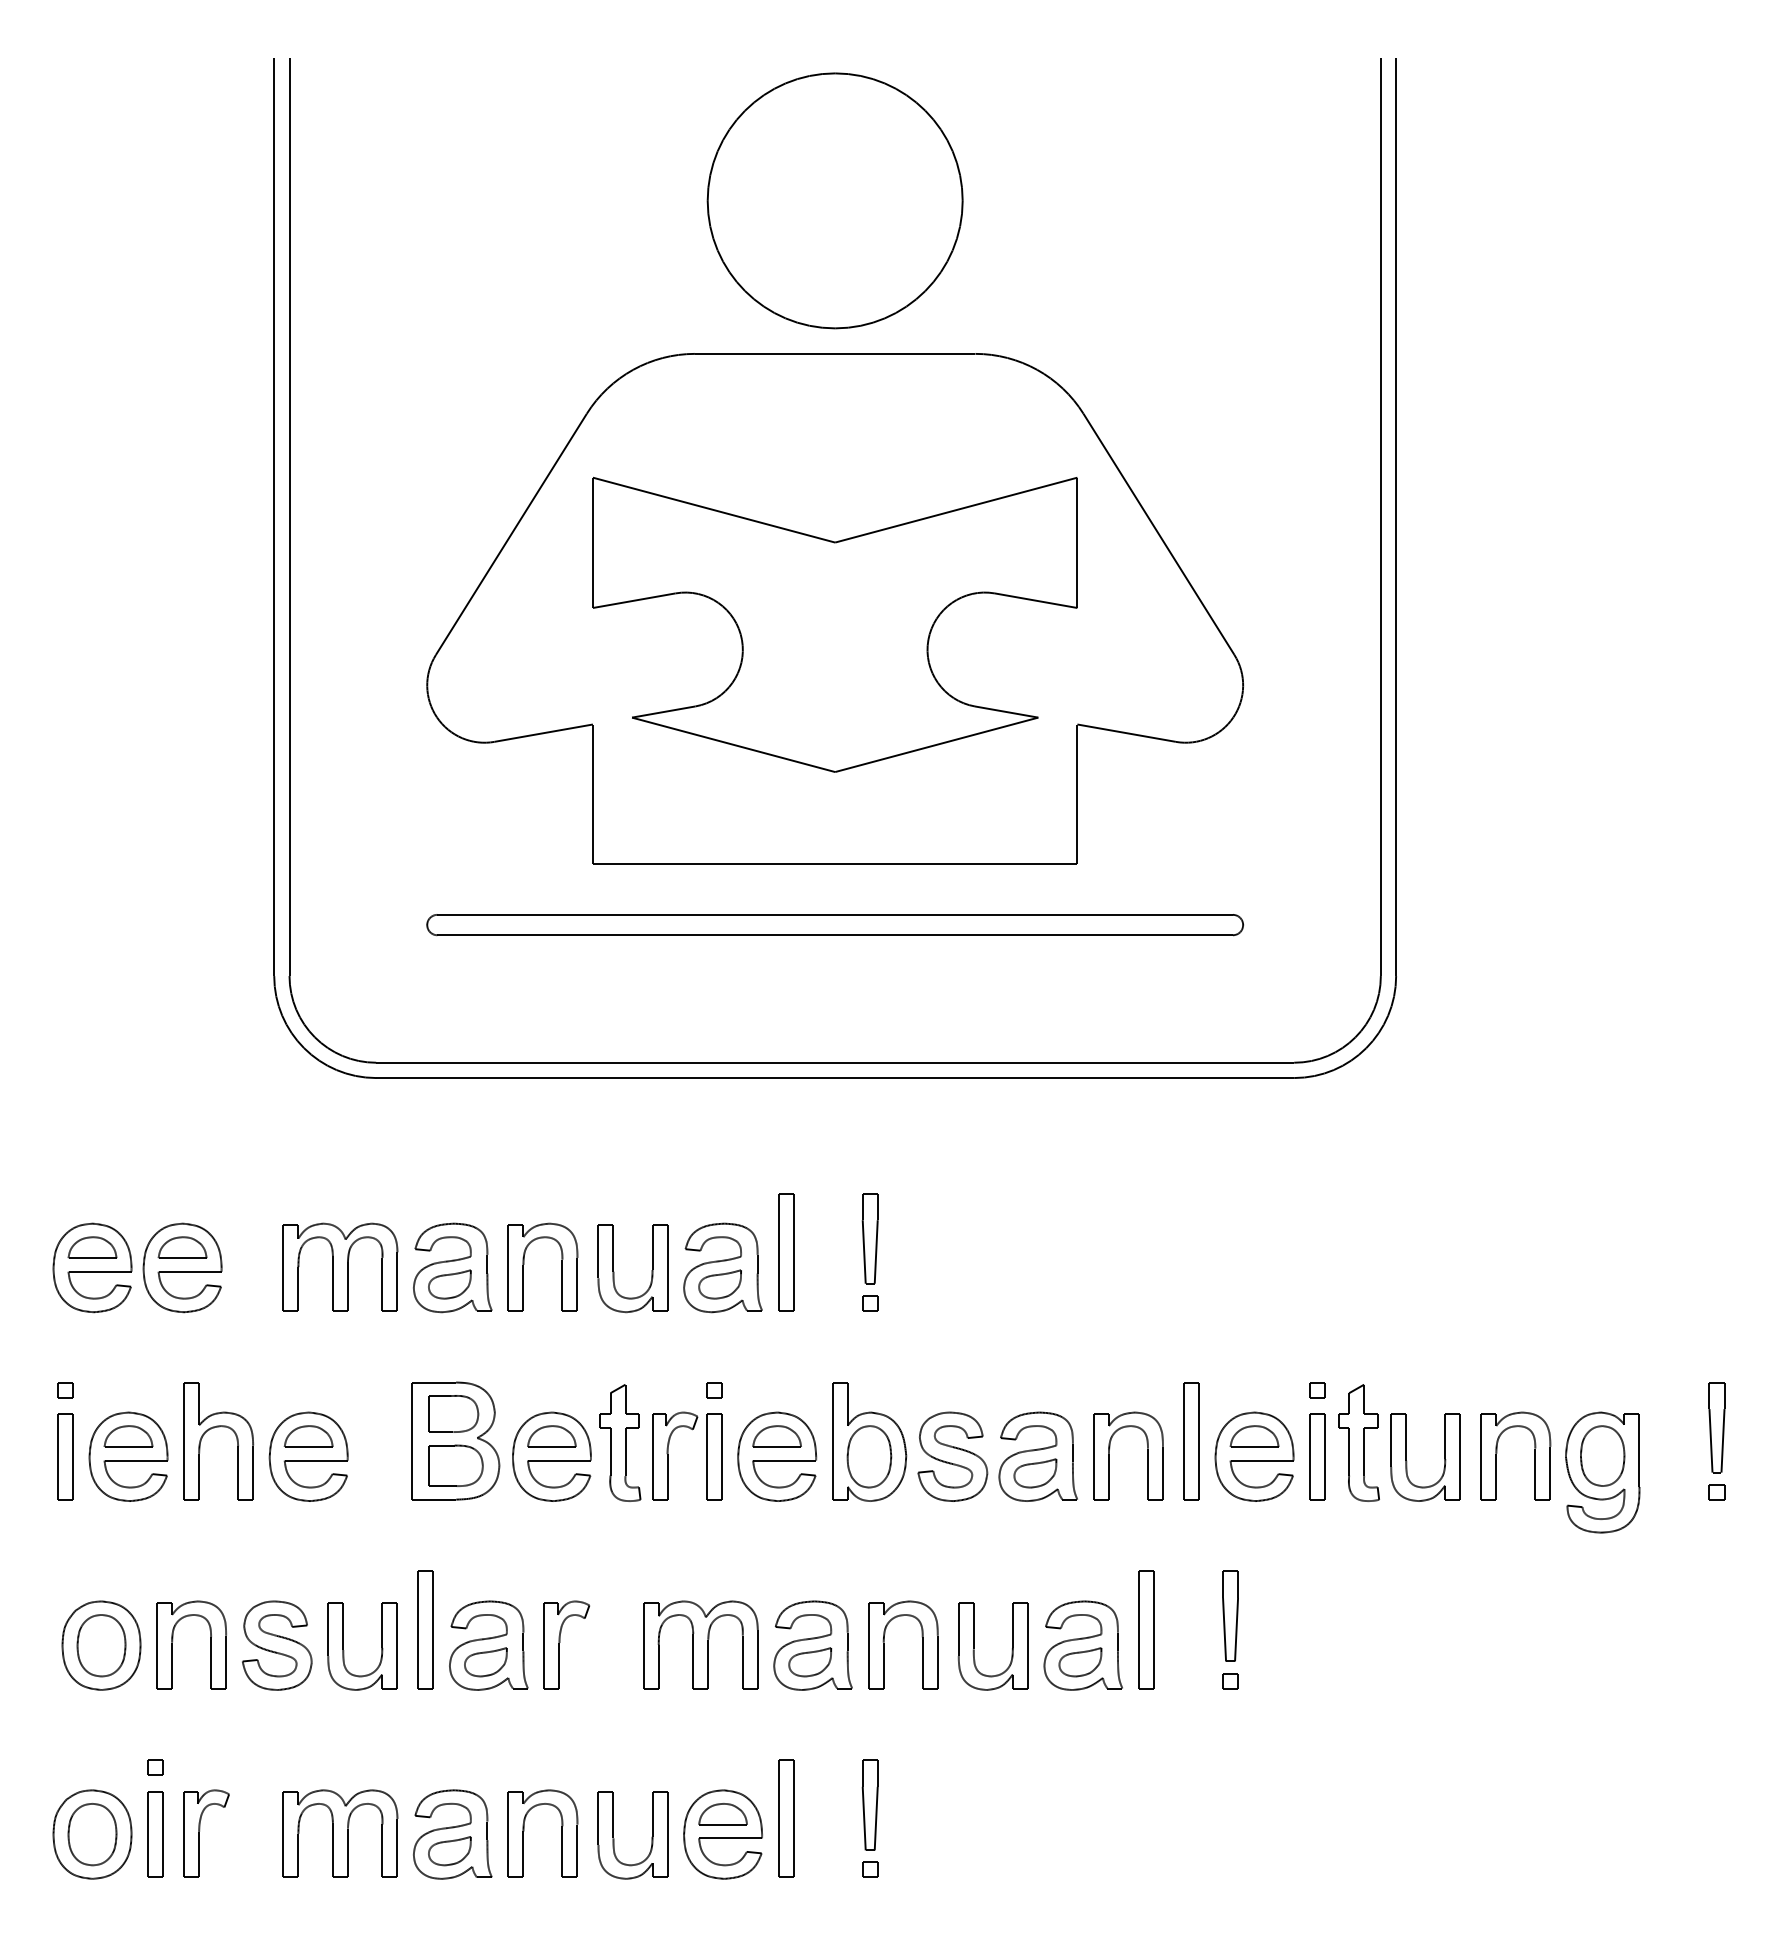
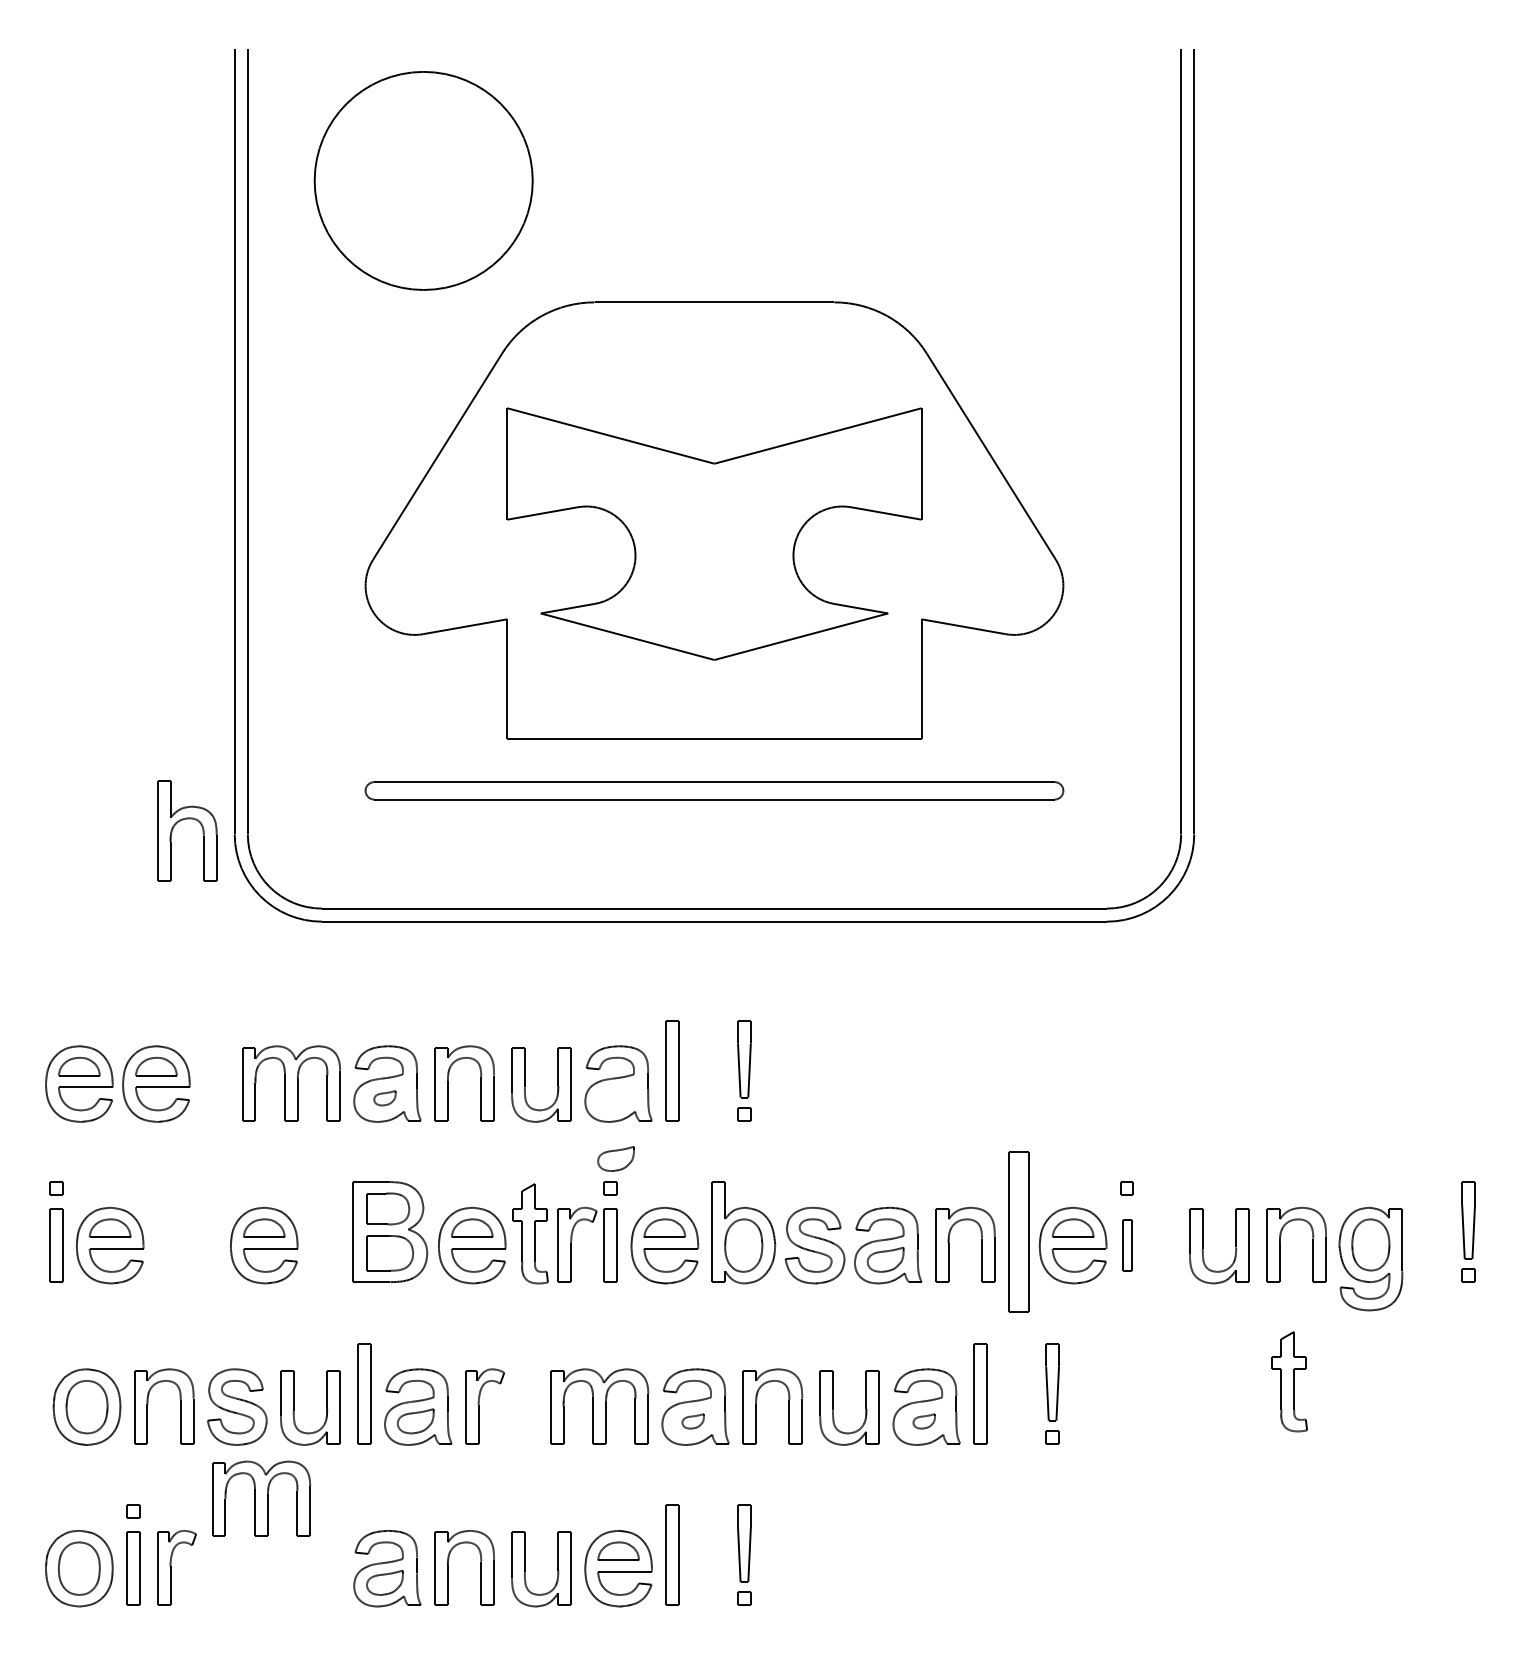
circle: (834, 200) -> (423, 180), moved
part: (449, 1284) -> (384, 1098), size x0.6
part: (719, 1284) -> (615, 1158), moved
part: (214, 1428) -> (183, 820), moved
part: (1191, 1441) -> (1019, 1232), size x1.6
part: (1358, 1442) -> (1289, 1381), moved
part: (1317, 1456) -> (1126, 1245), size x0.7
part: (810, 1662) -> (693, 1421), size x0.6
part: (1080, 1662) -> (924, 1421), size x0.6
part: (340, 1833) -> (261, 1498), moved

